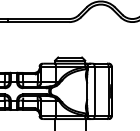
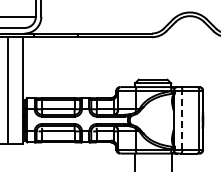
line: (94, 91) -> (182, 120), solid -> dashed

